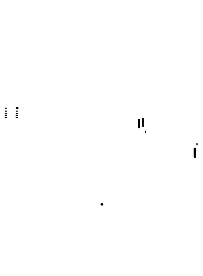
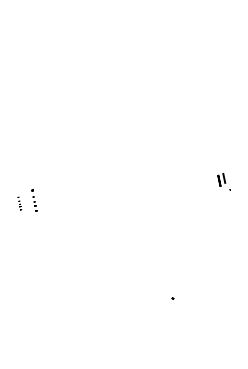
part: (16, 112) -> (33, 200), size x1.6
part: (141, 125) -> (223, 182), moved

